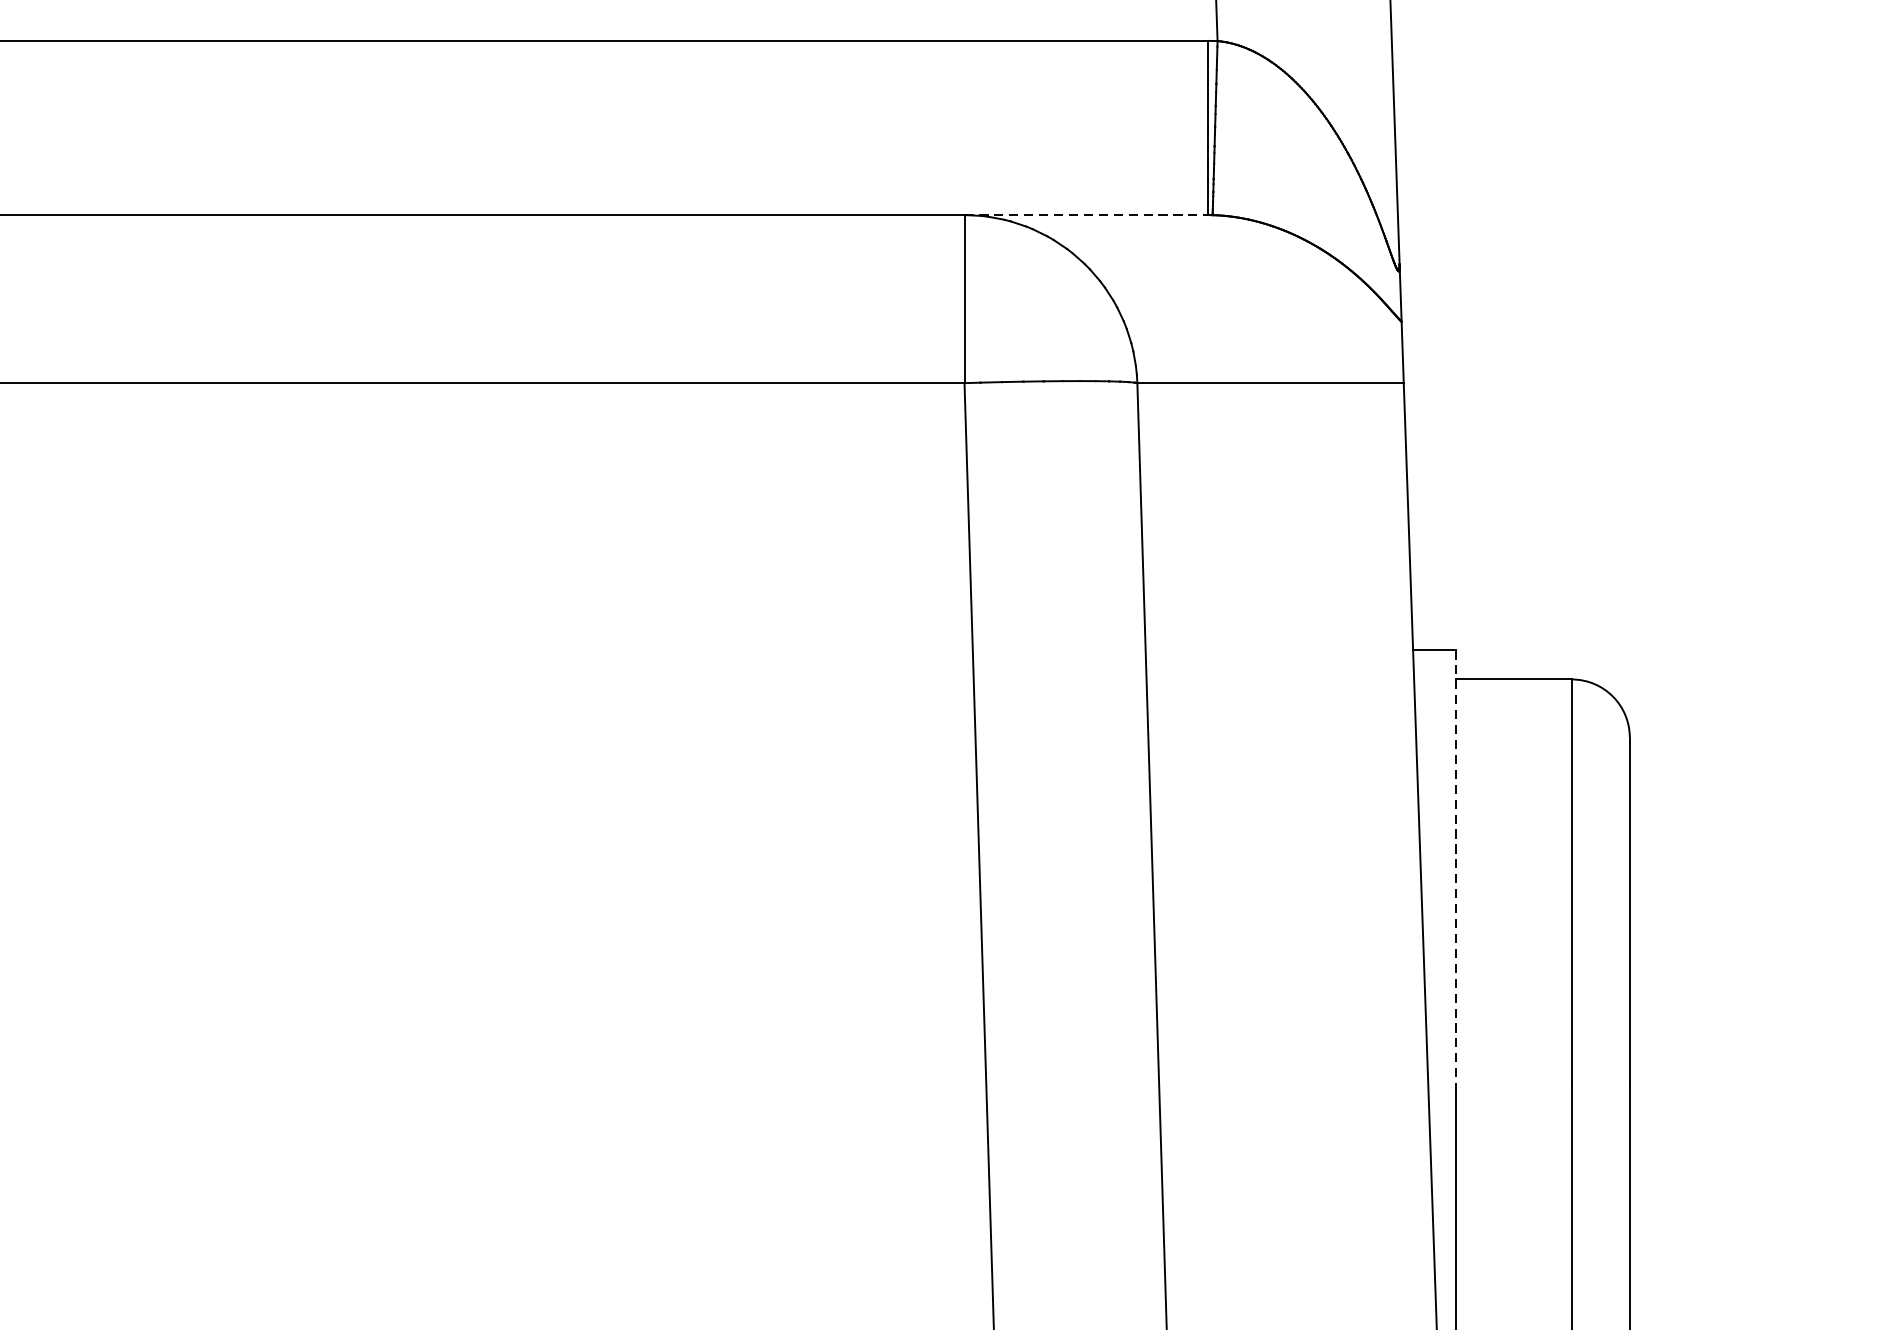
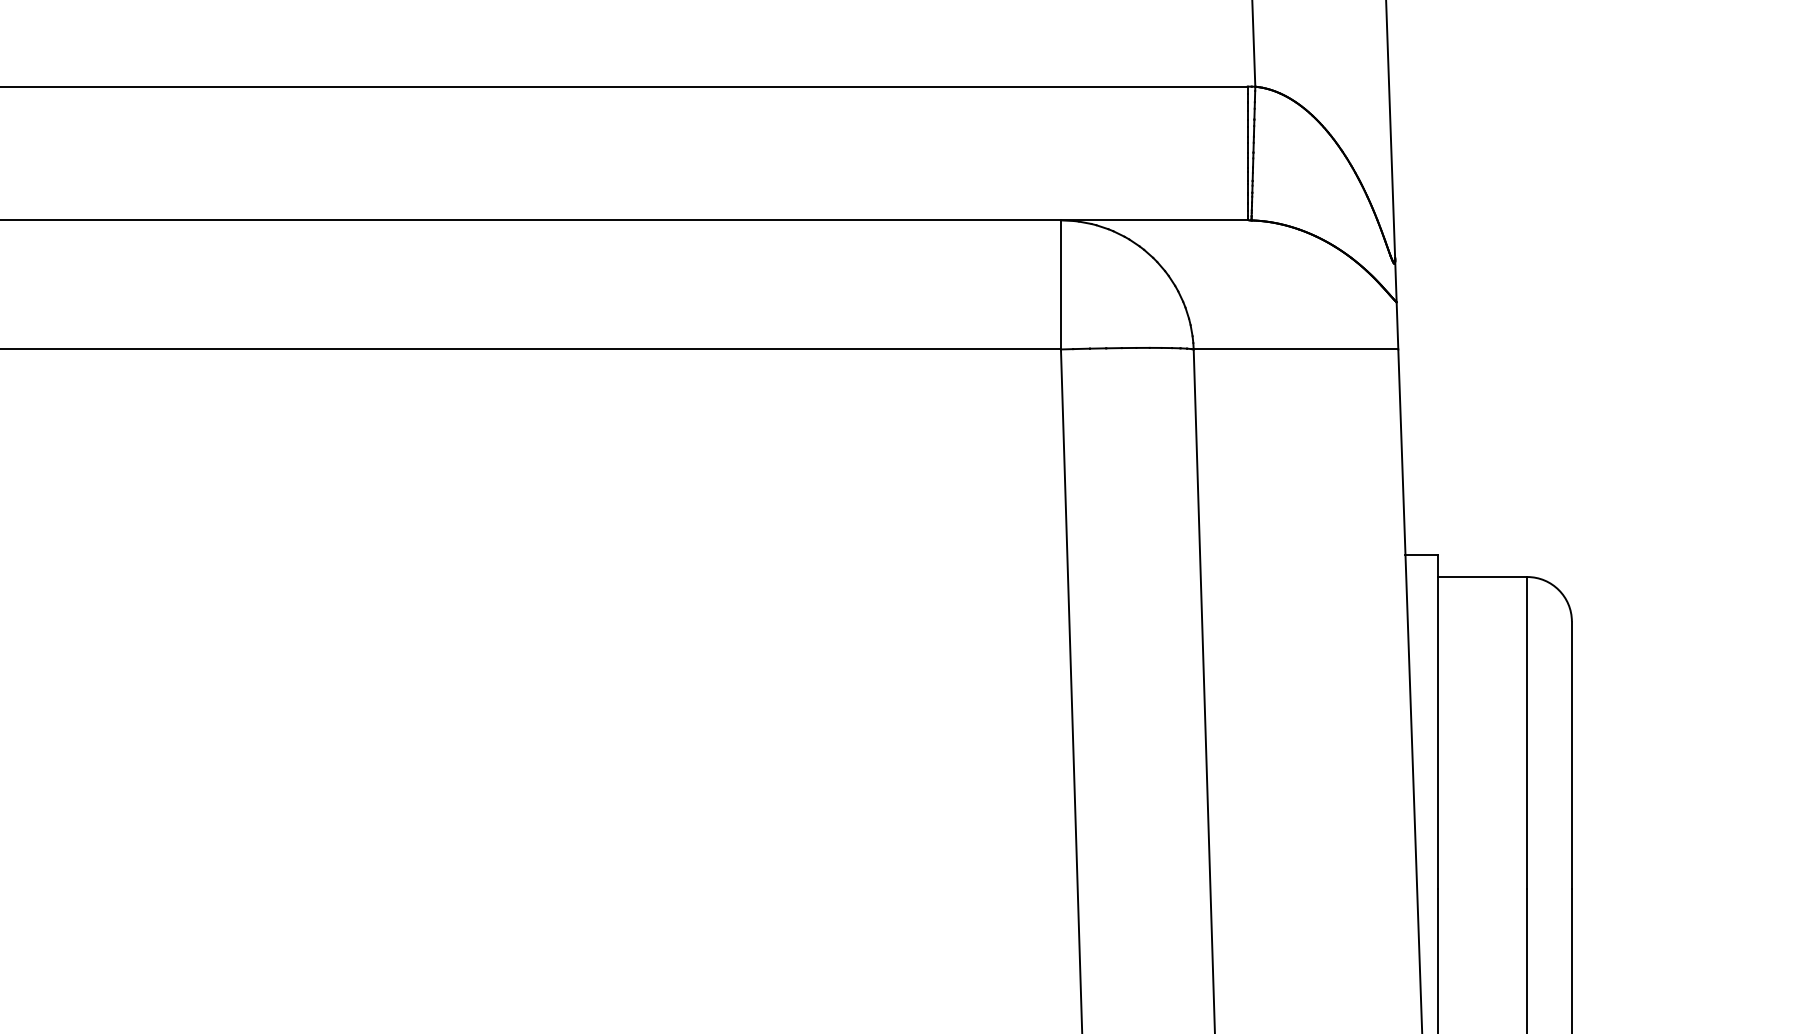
line: (1086, 215) -> (1154, 220), dashed -> solid
line: (1456, 868) -> (1438, 722), dashed -> solid

